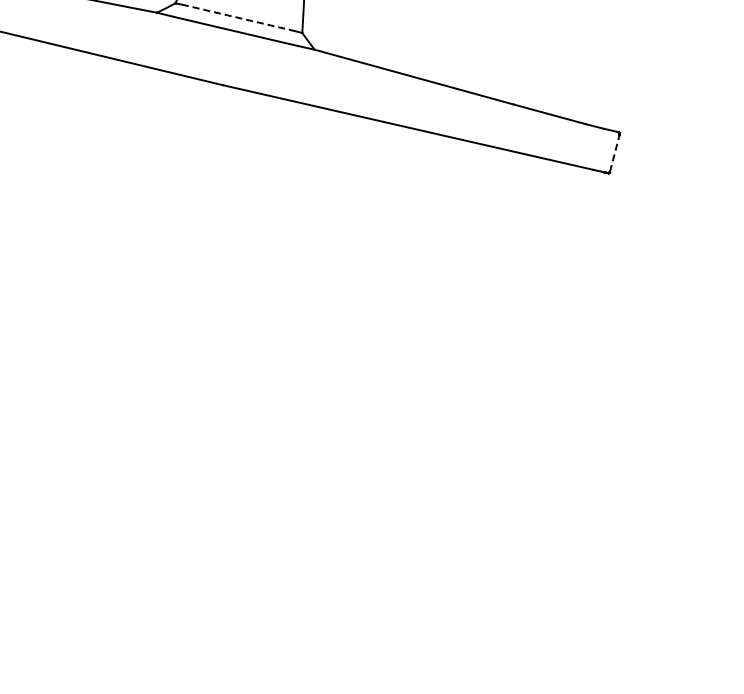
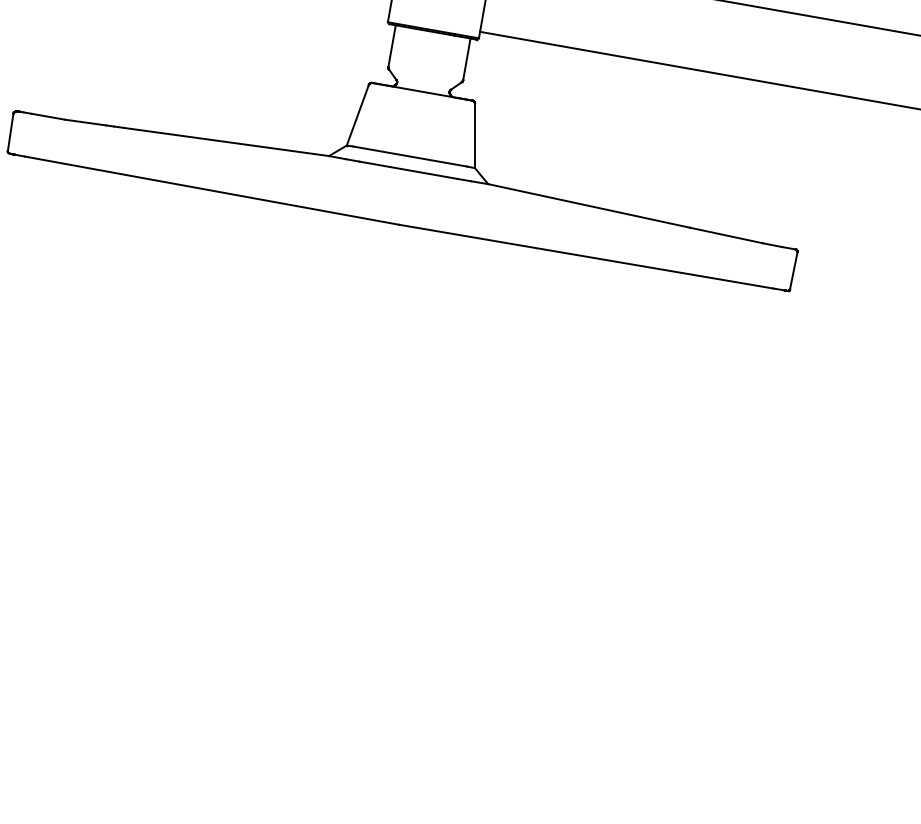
line: (238, 17) -> (410, 156), dashed -> solid
line: (614, 152) -> (793, 270), dashed -> solid

